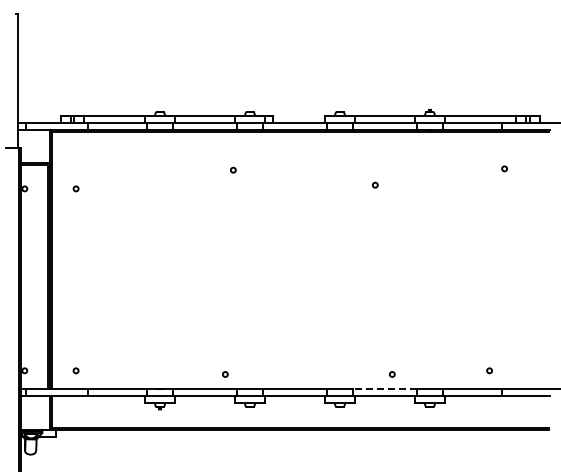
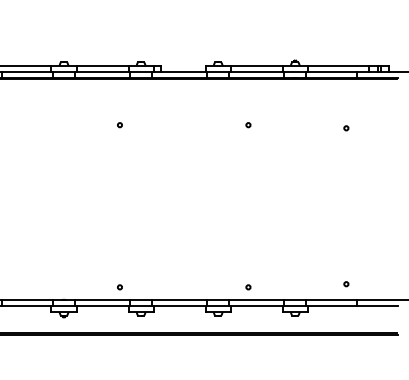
circle: (504, 168) -> (346, 127), moved
circle: (233, 169) -> (120, 124), moved
circle: (391, 374) -> (247, 287), moved
line: (384, 389) -> (256, 300), dashed -> solid

